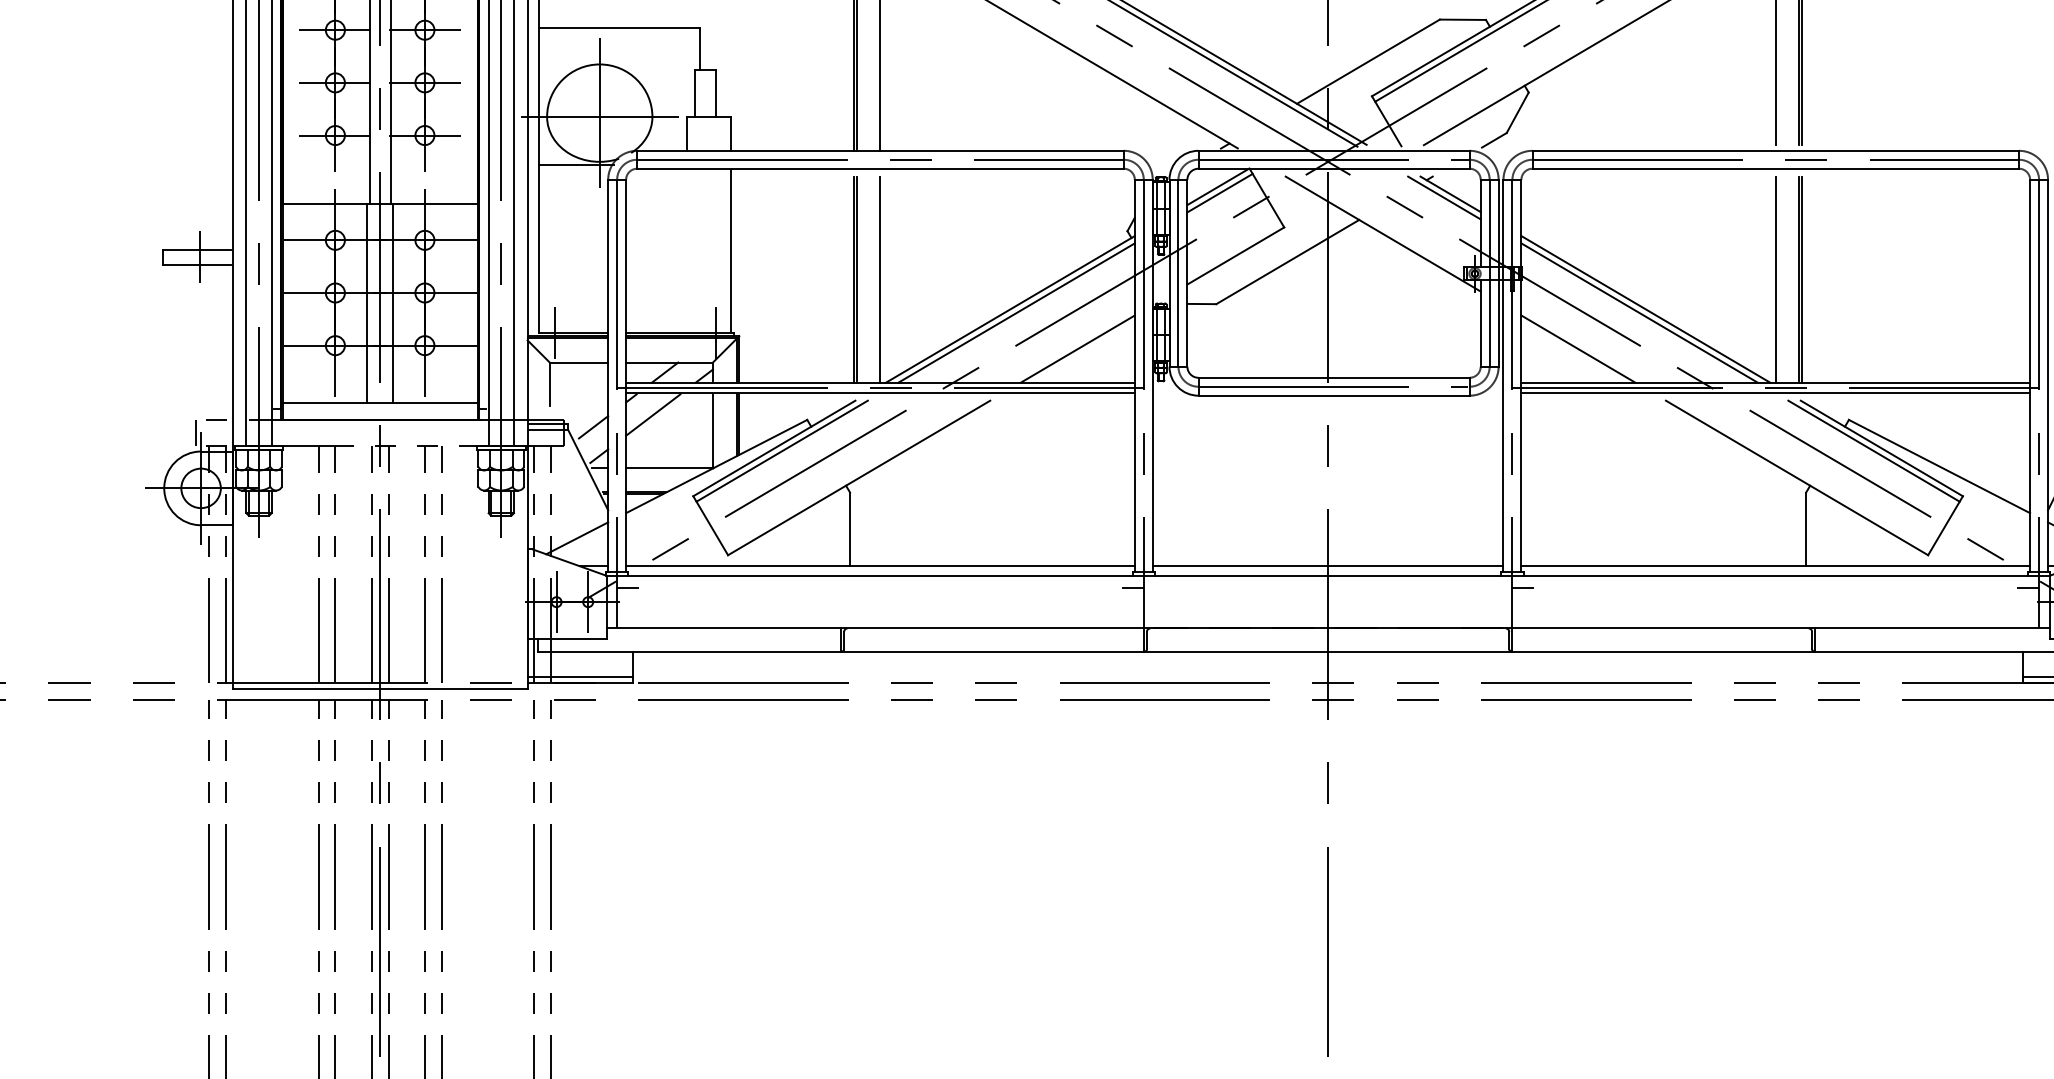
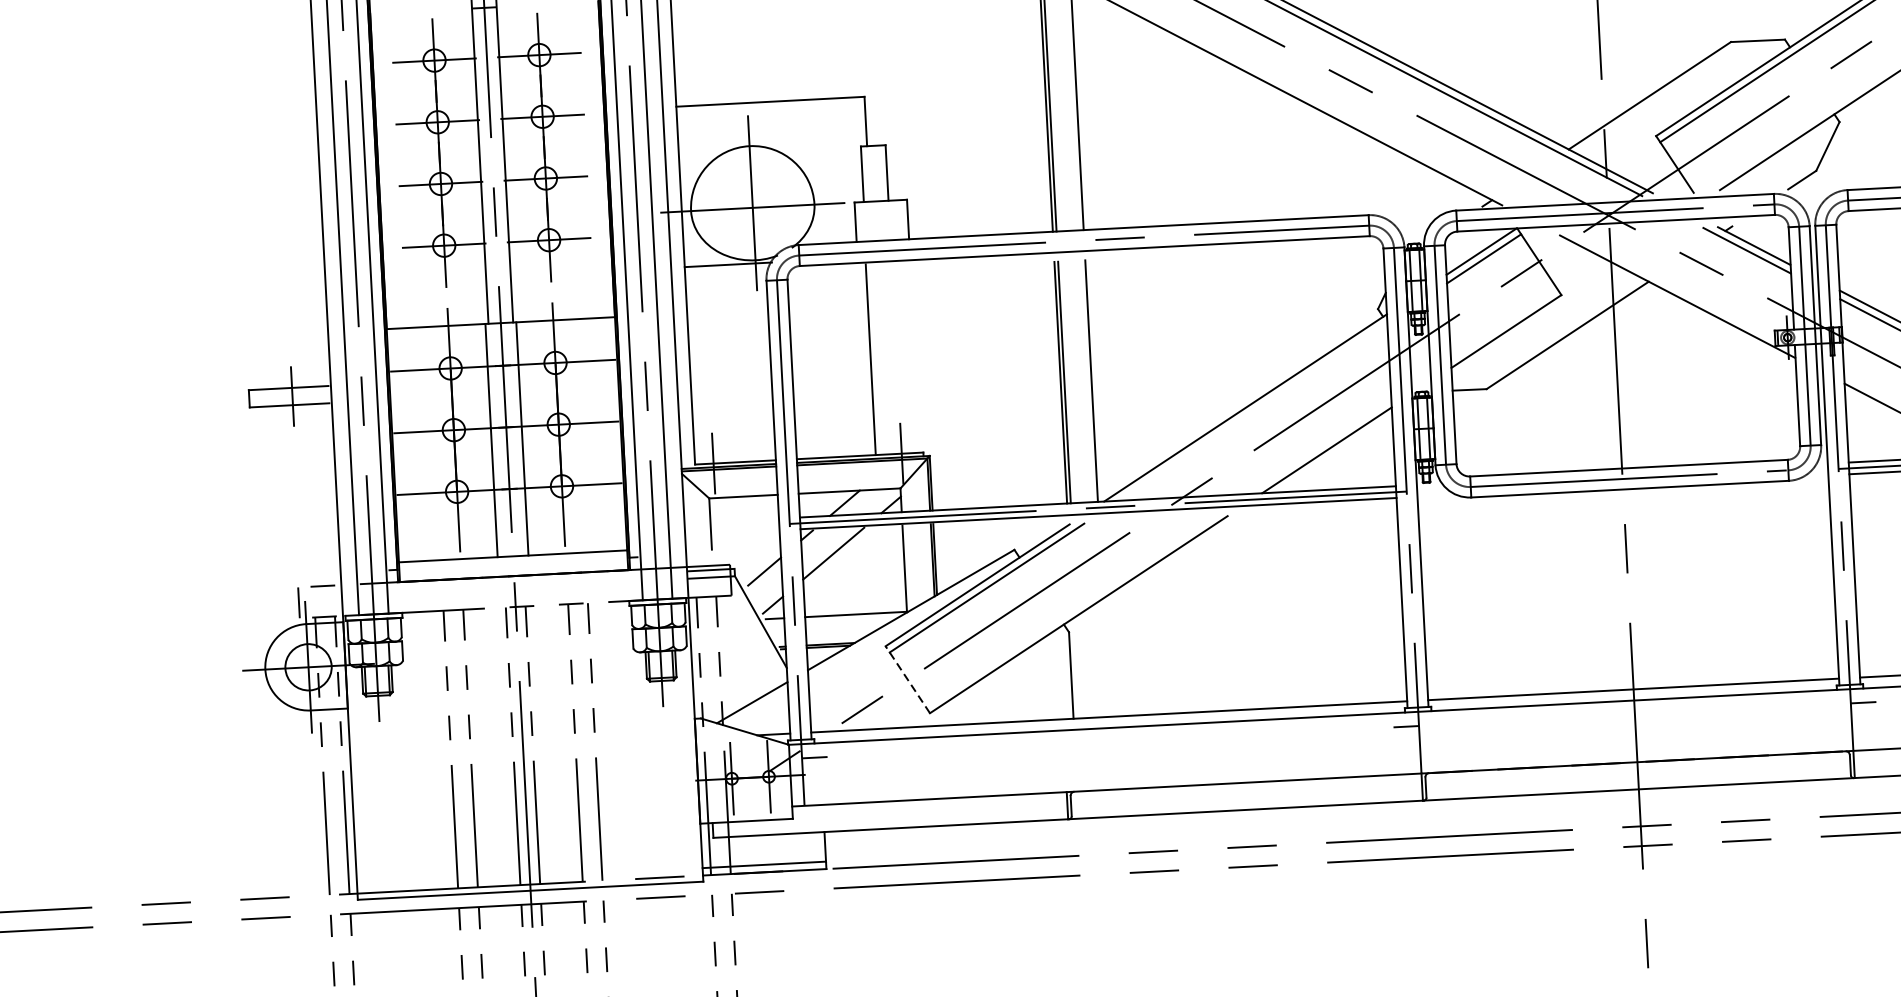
line: (731, 251) -> (870, 359), moved
line: (1016, 312) -> (1252, 411), removed
line: (710, 525) -> (907, 679), solid -> dashed

